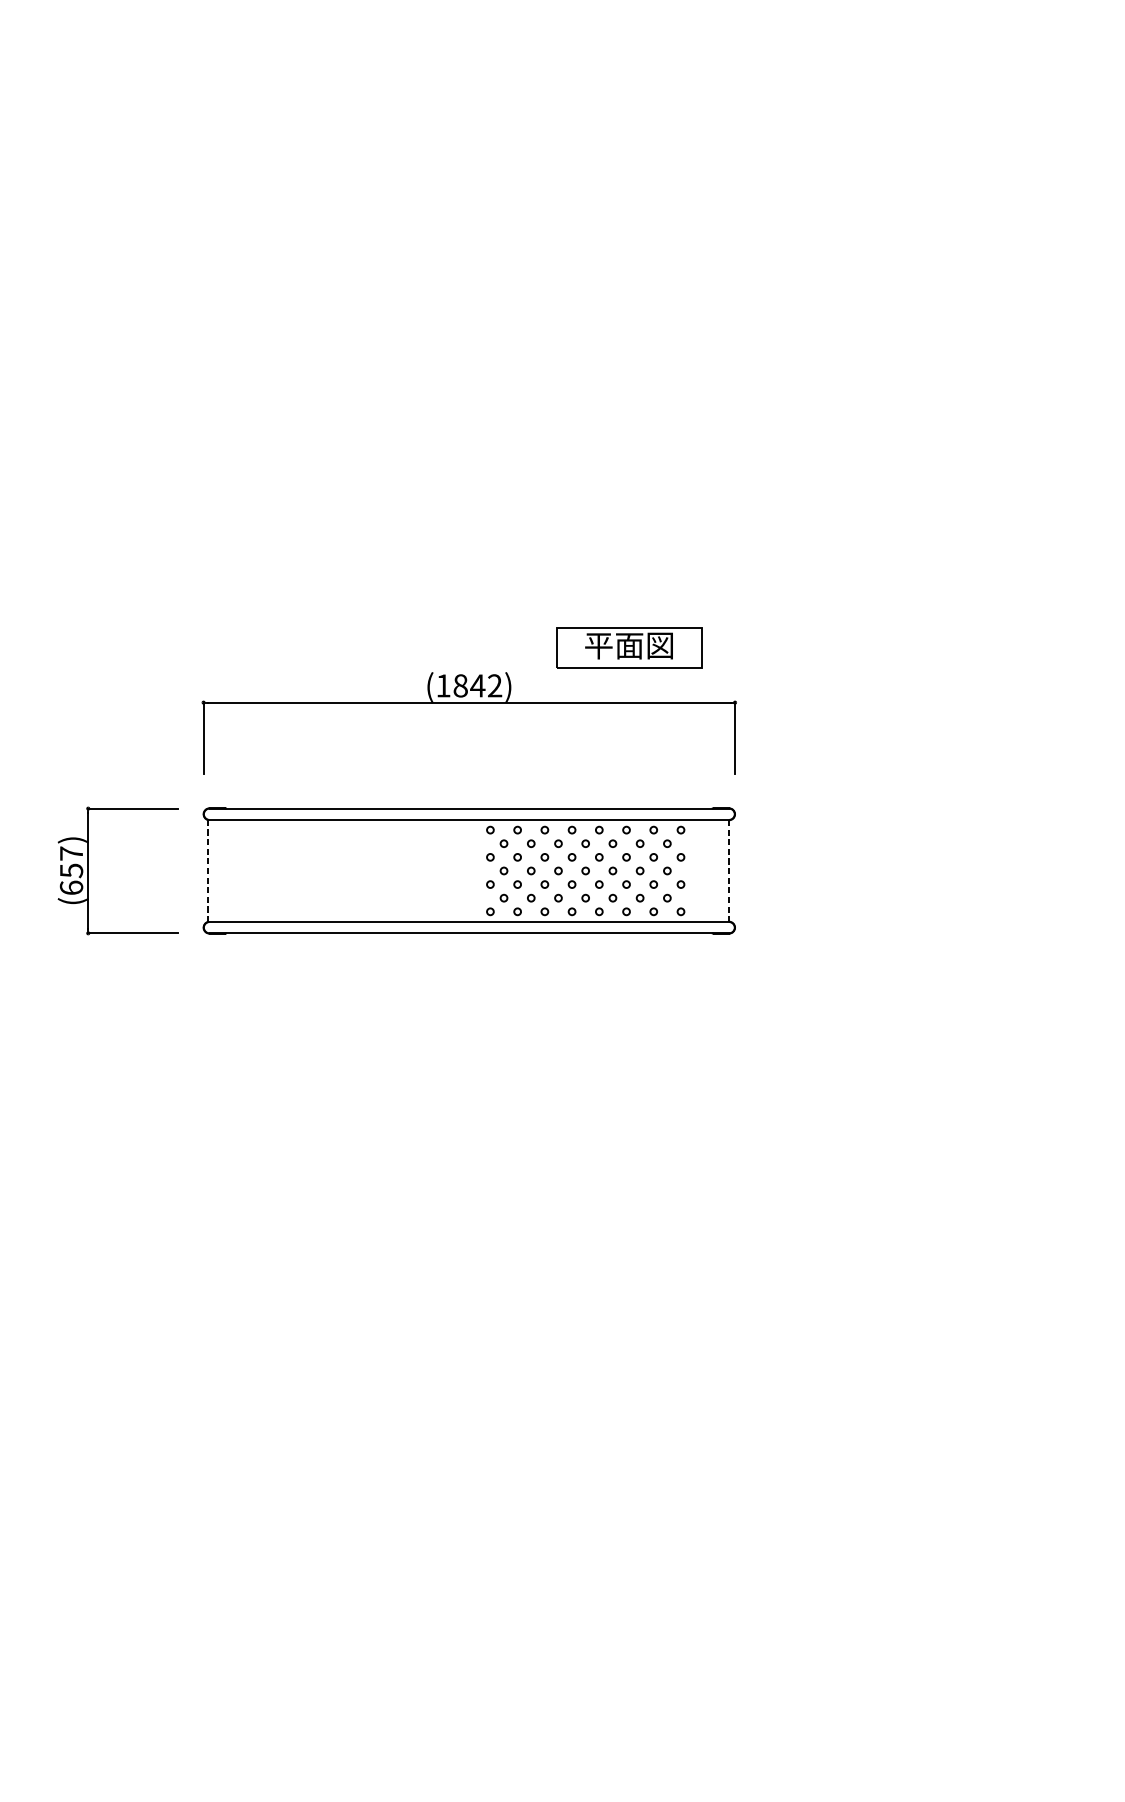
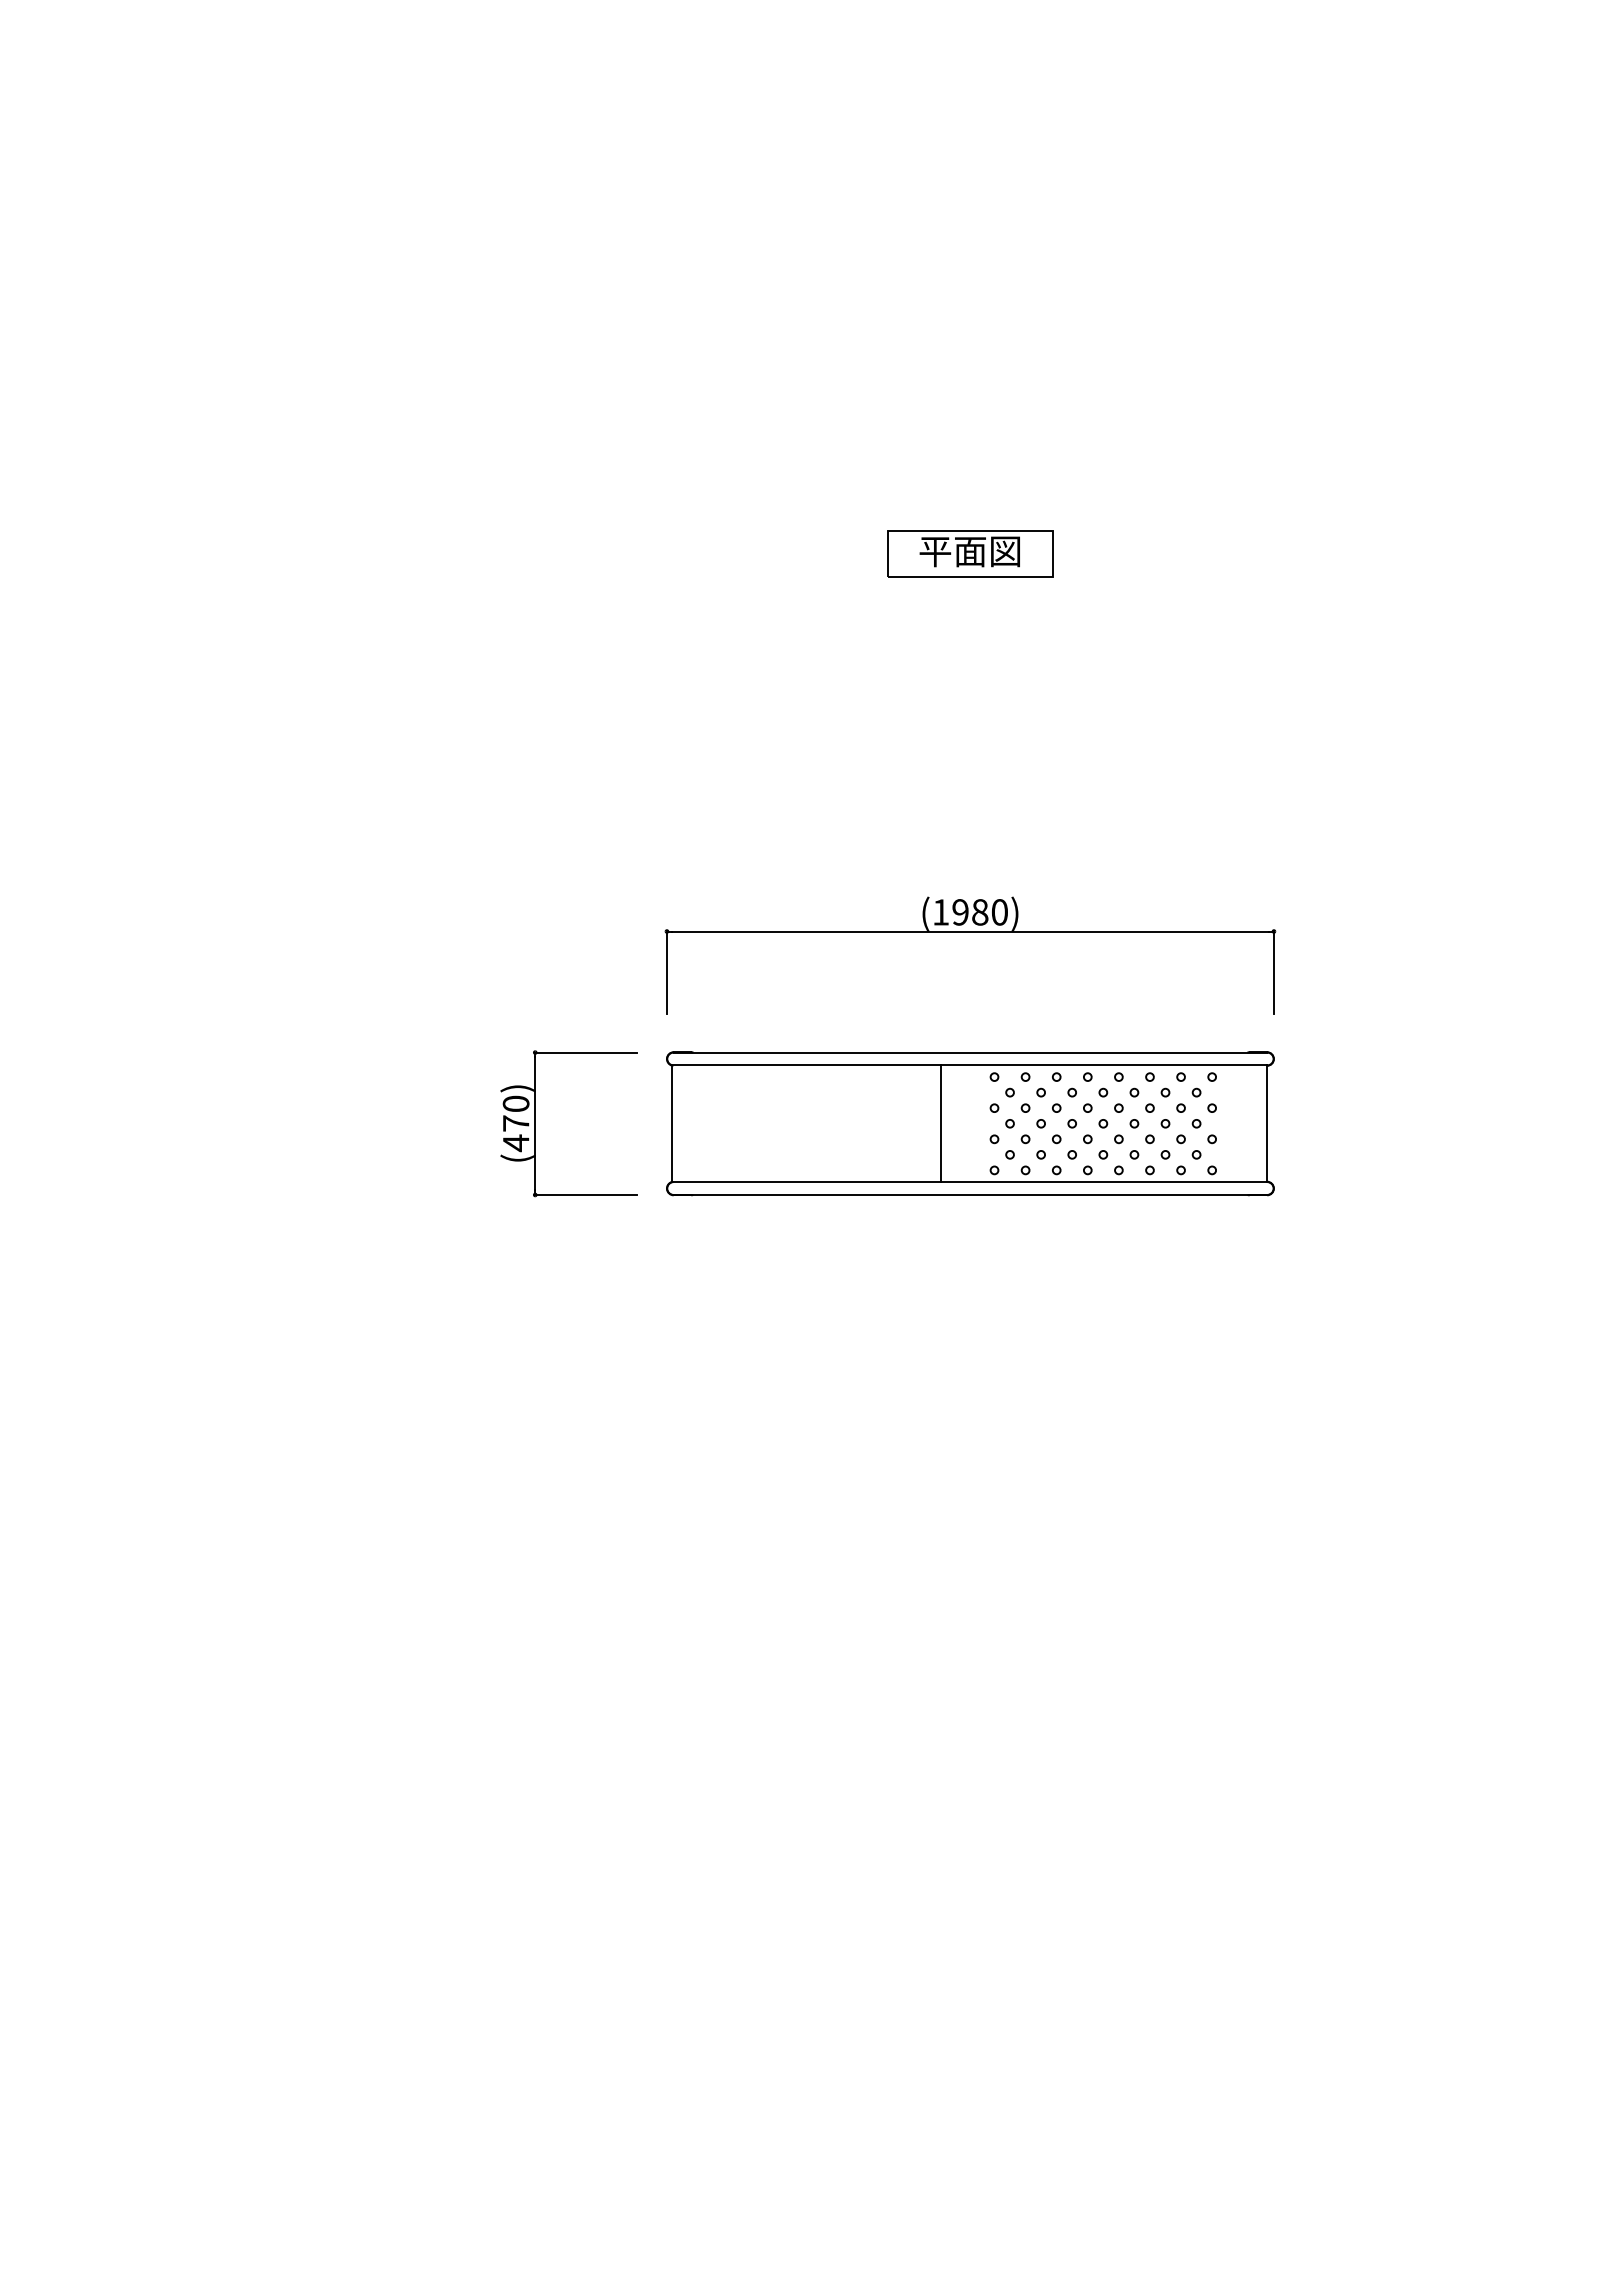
part: (629, 647) -> (970, 553), moved
text: (477, 685) -> (979, 912), (1842) -> (1980)
text: (70, 870) -> (515, 1123), (657) -> (470)
line: (207, 870) -> (671, 1123), dashed -> solid
line: (443, 870) -> (940, 1123), added
line: (729, 871) -> (1267, 1124), dashed -> solid

